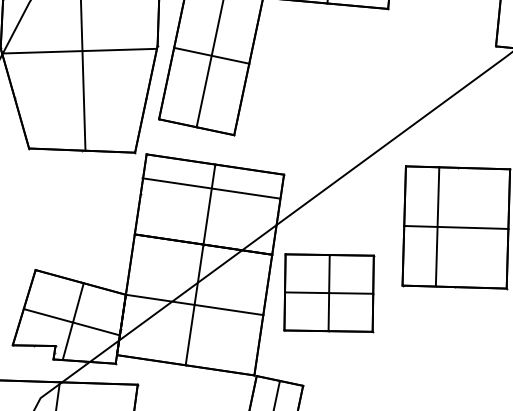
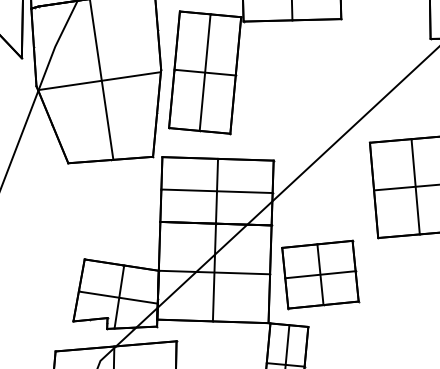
line: (210, 188) -> (216, 191), moved
line: (437, 226) -> (415, 186), moved
part: (329, 292) -> (320, 274), moved

